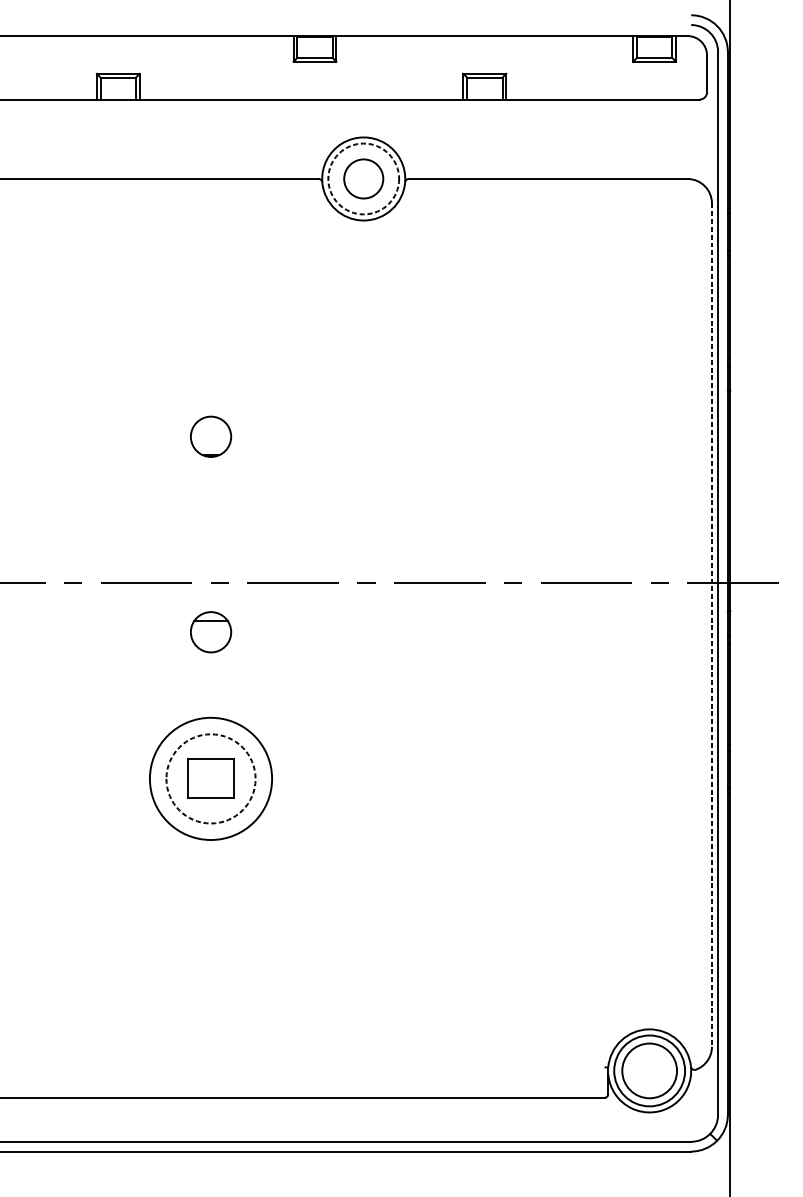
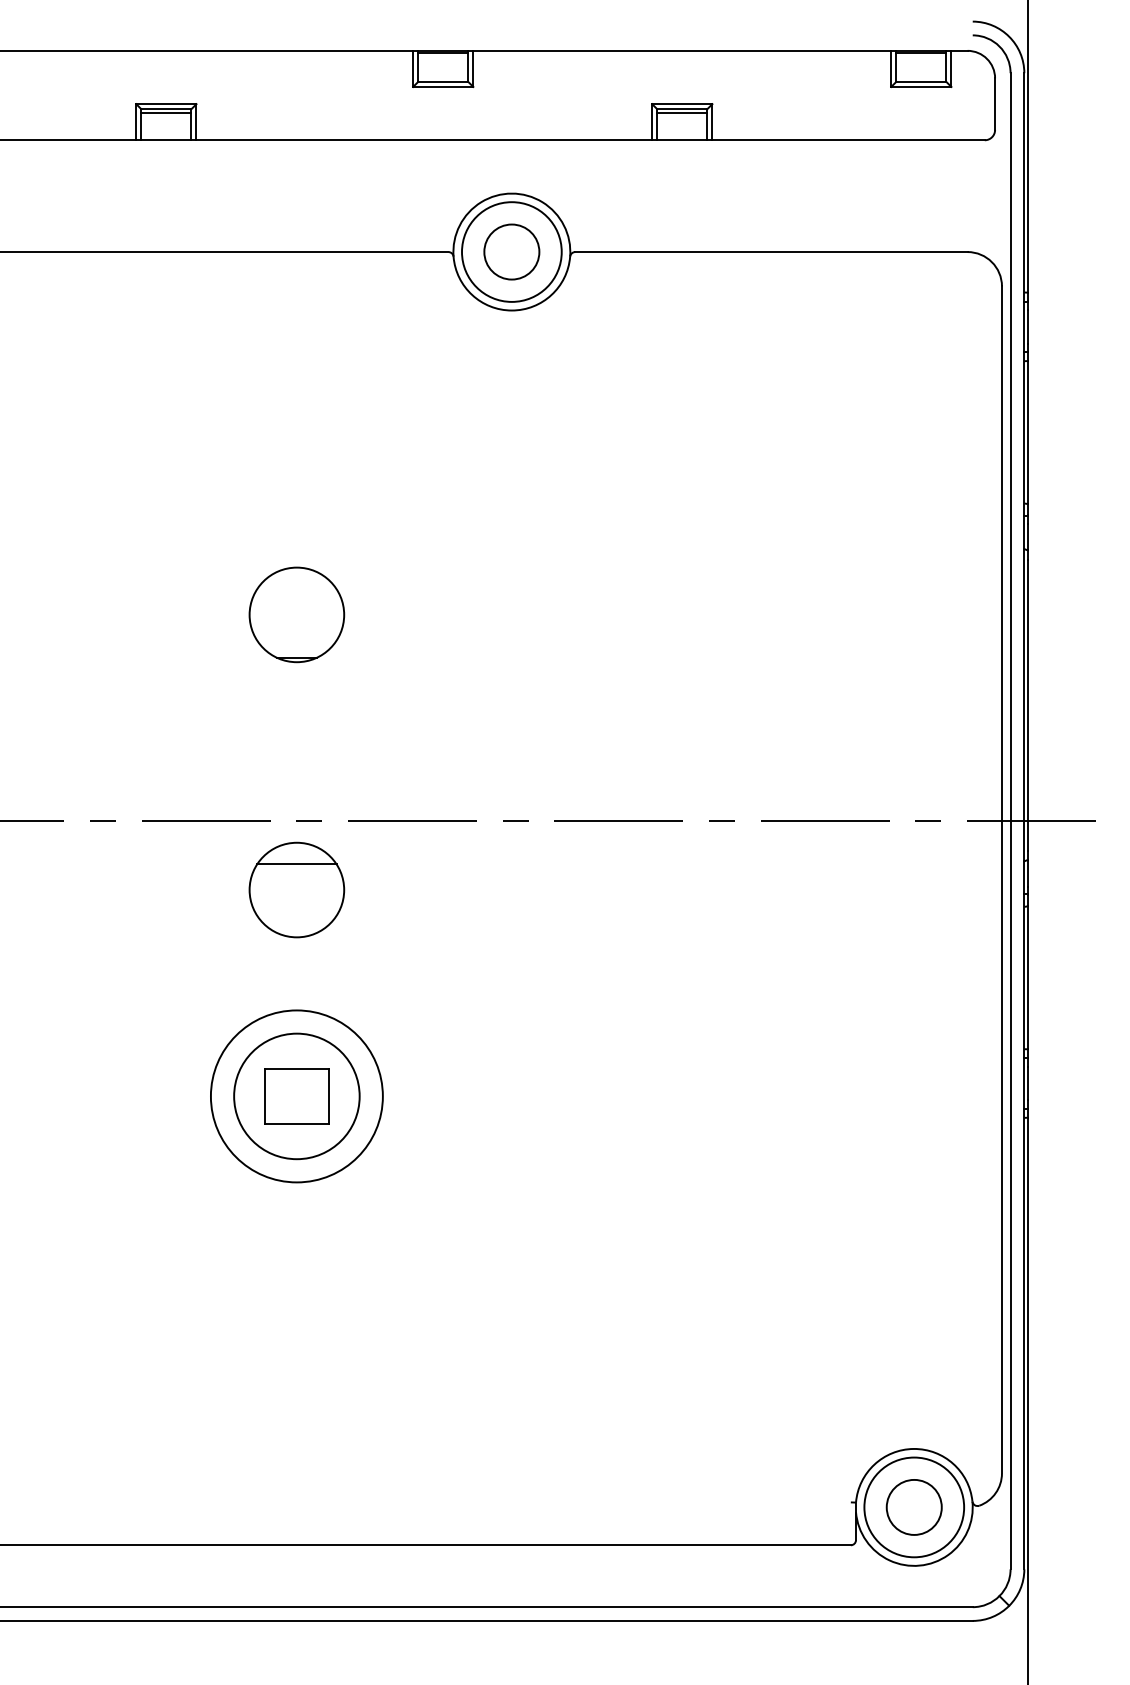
line: (118, 79) -> (166, 112), added
line: (484, 79) -> (682, 112), added
circle: (363, 178) -> (511, 251), dashed -> solid
part: (210, 436) -> (296, 614), size x1.67
line: (711, 625) -> (1001, 880), dashed -> solid
part: (210, 631) -> (296, 889), size x1.67
circle: (210, 778) -> (296, 1096), dashed -> solid
circle: (649, 1070) -> (913, 1506), size x0.71

